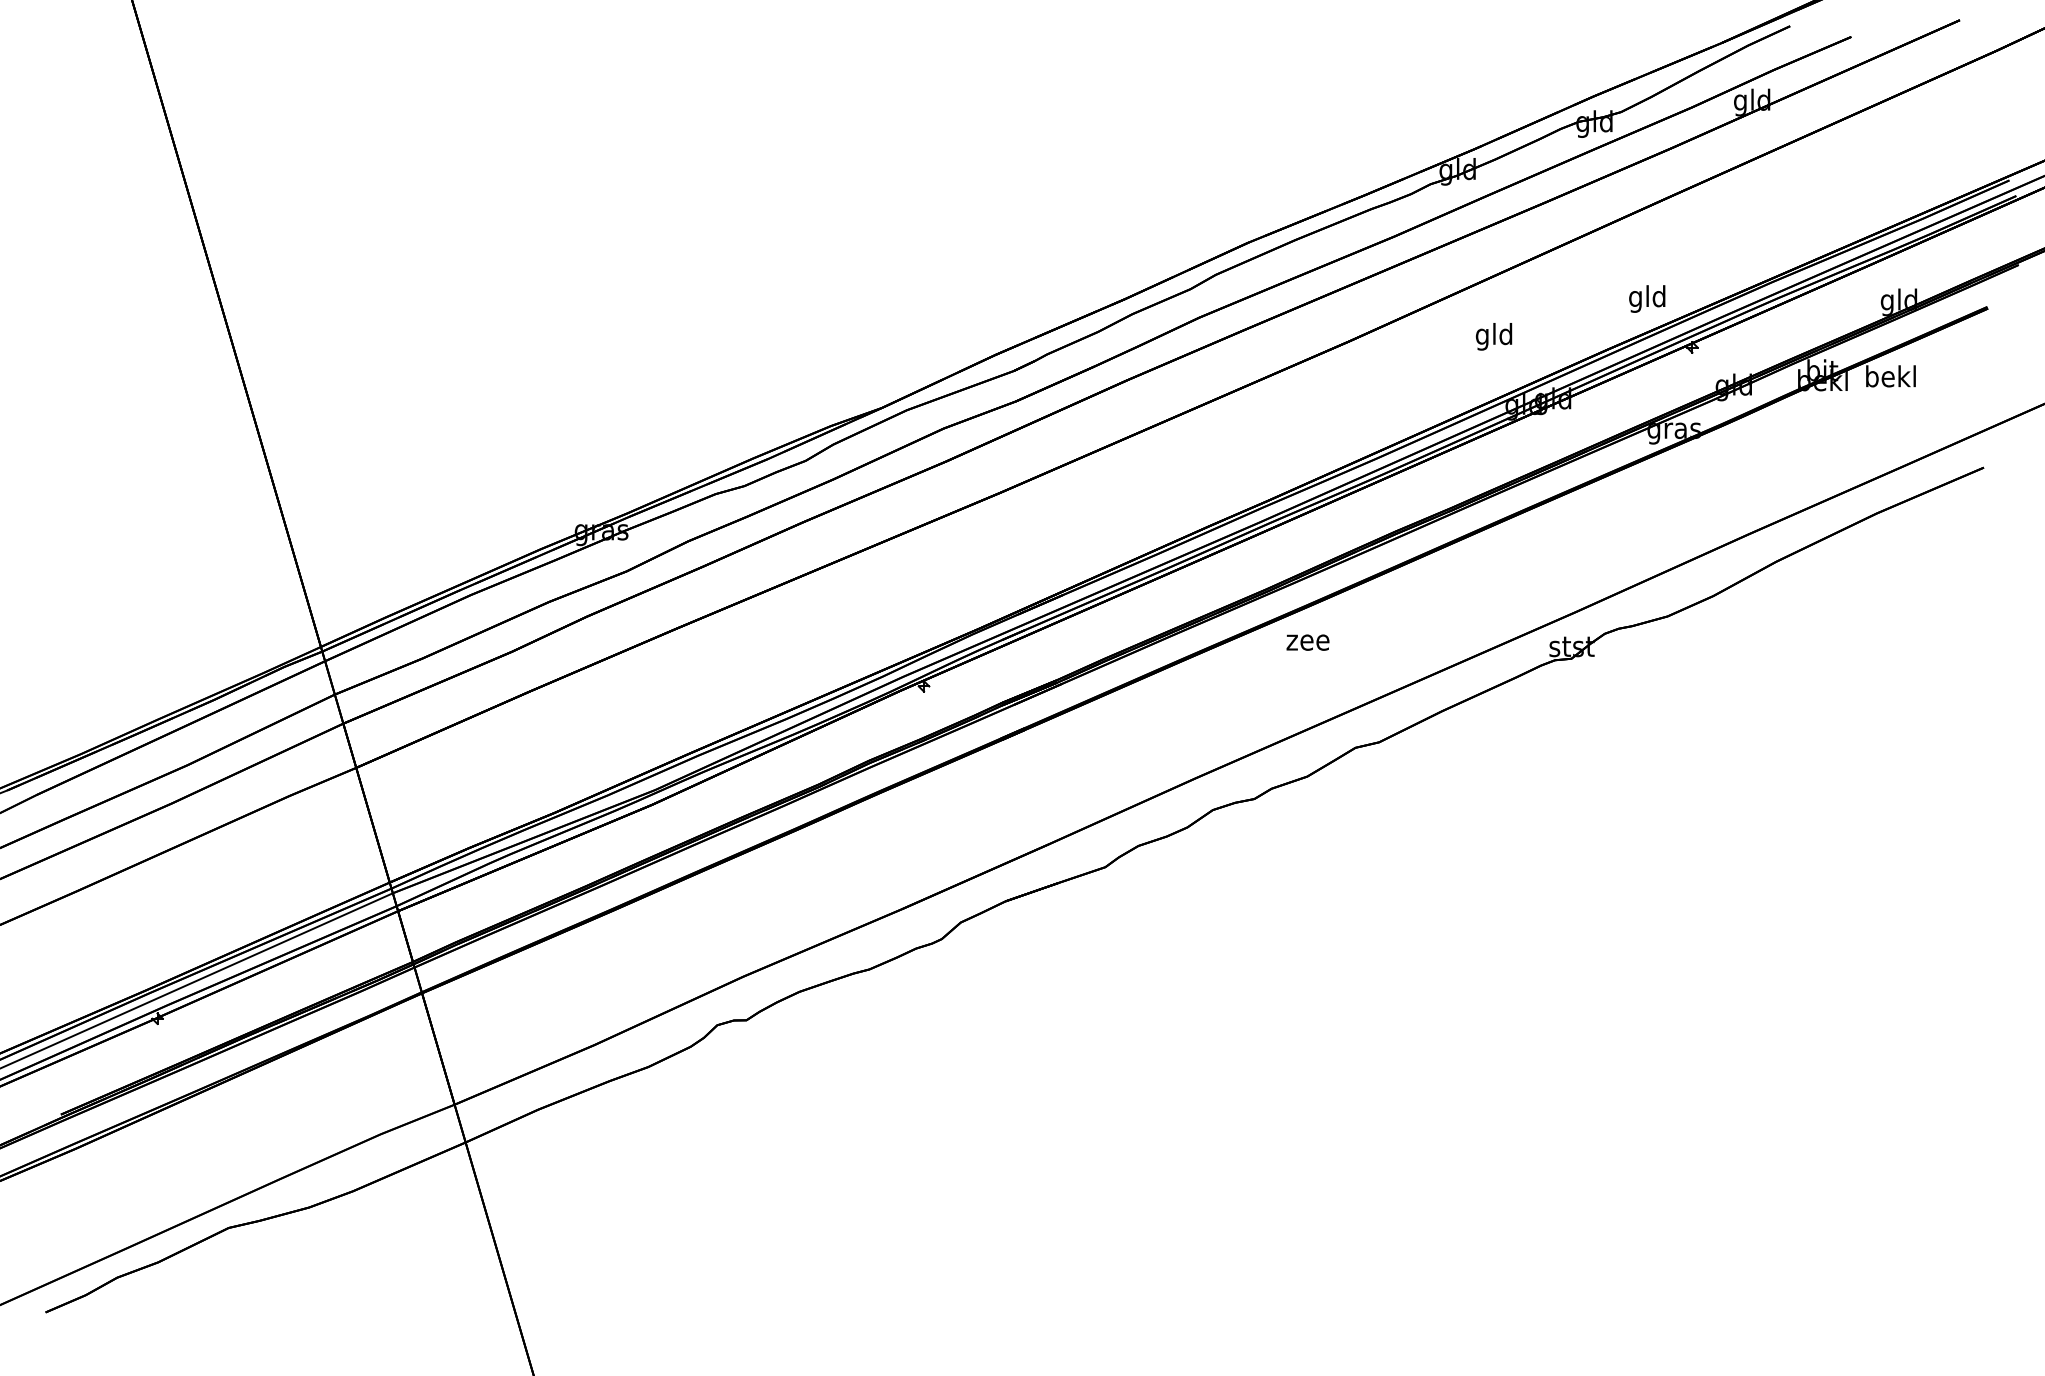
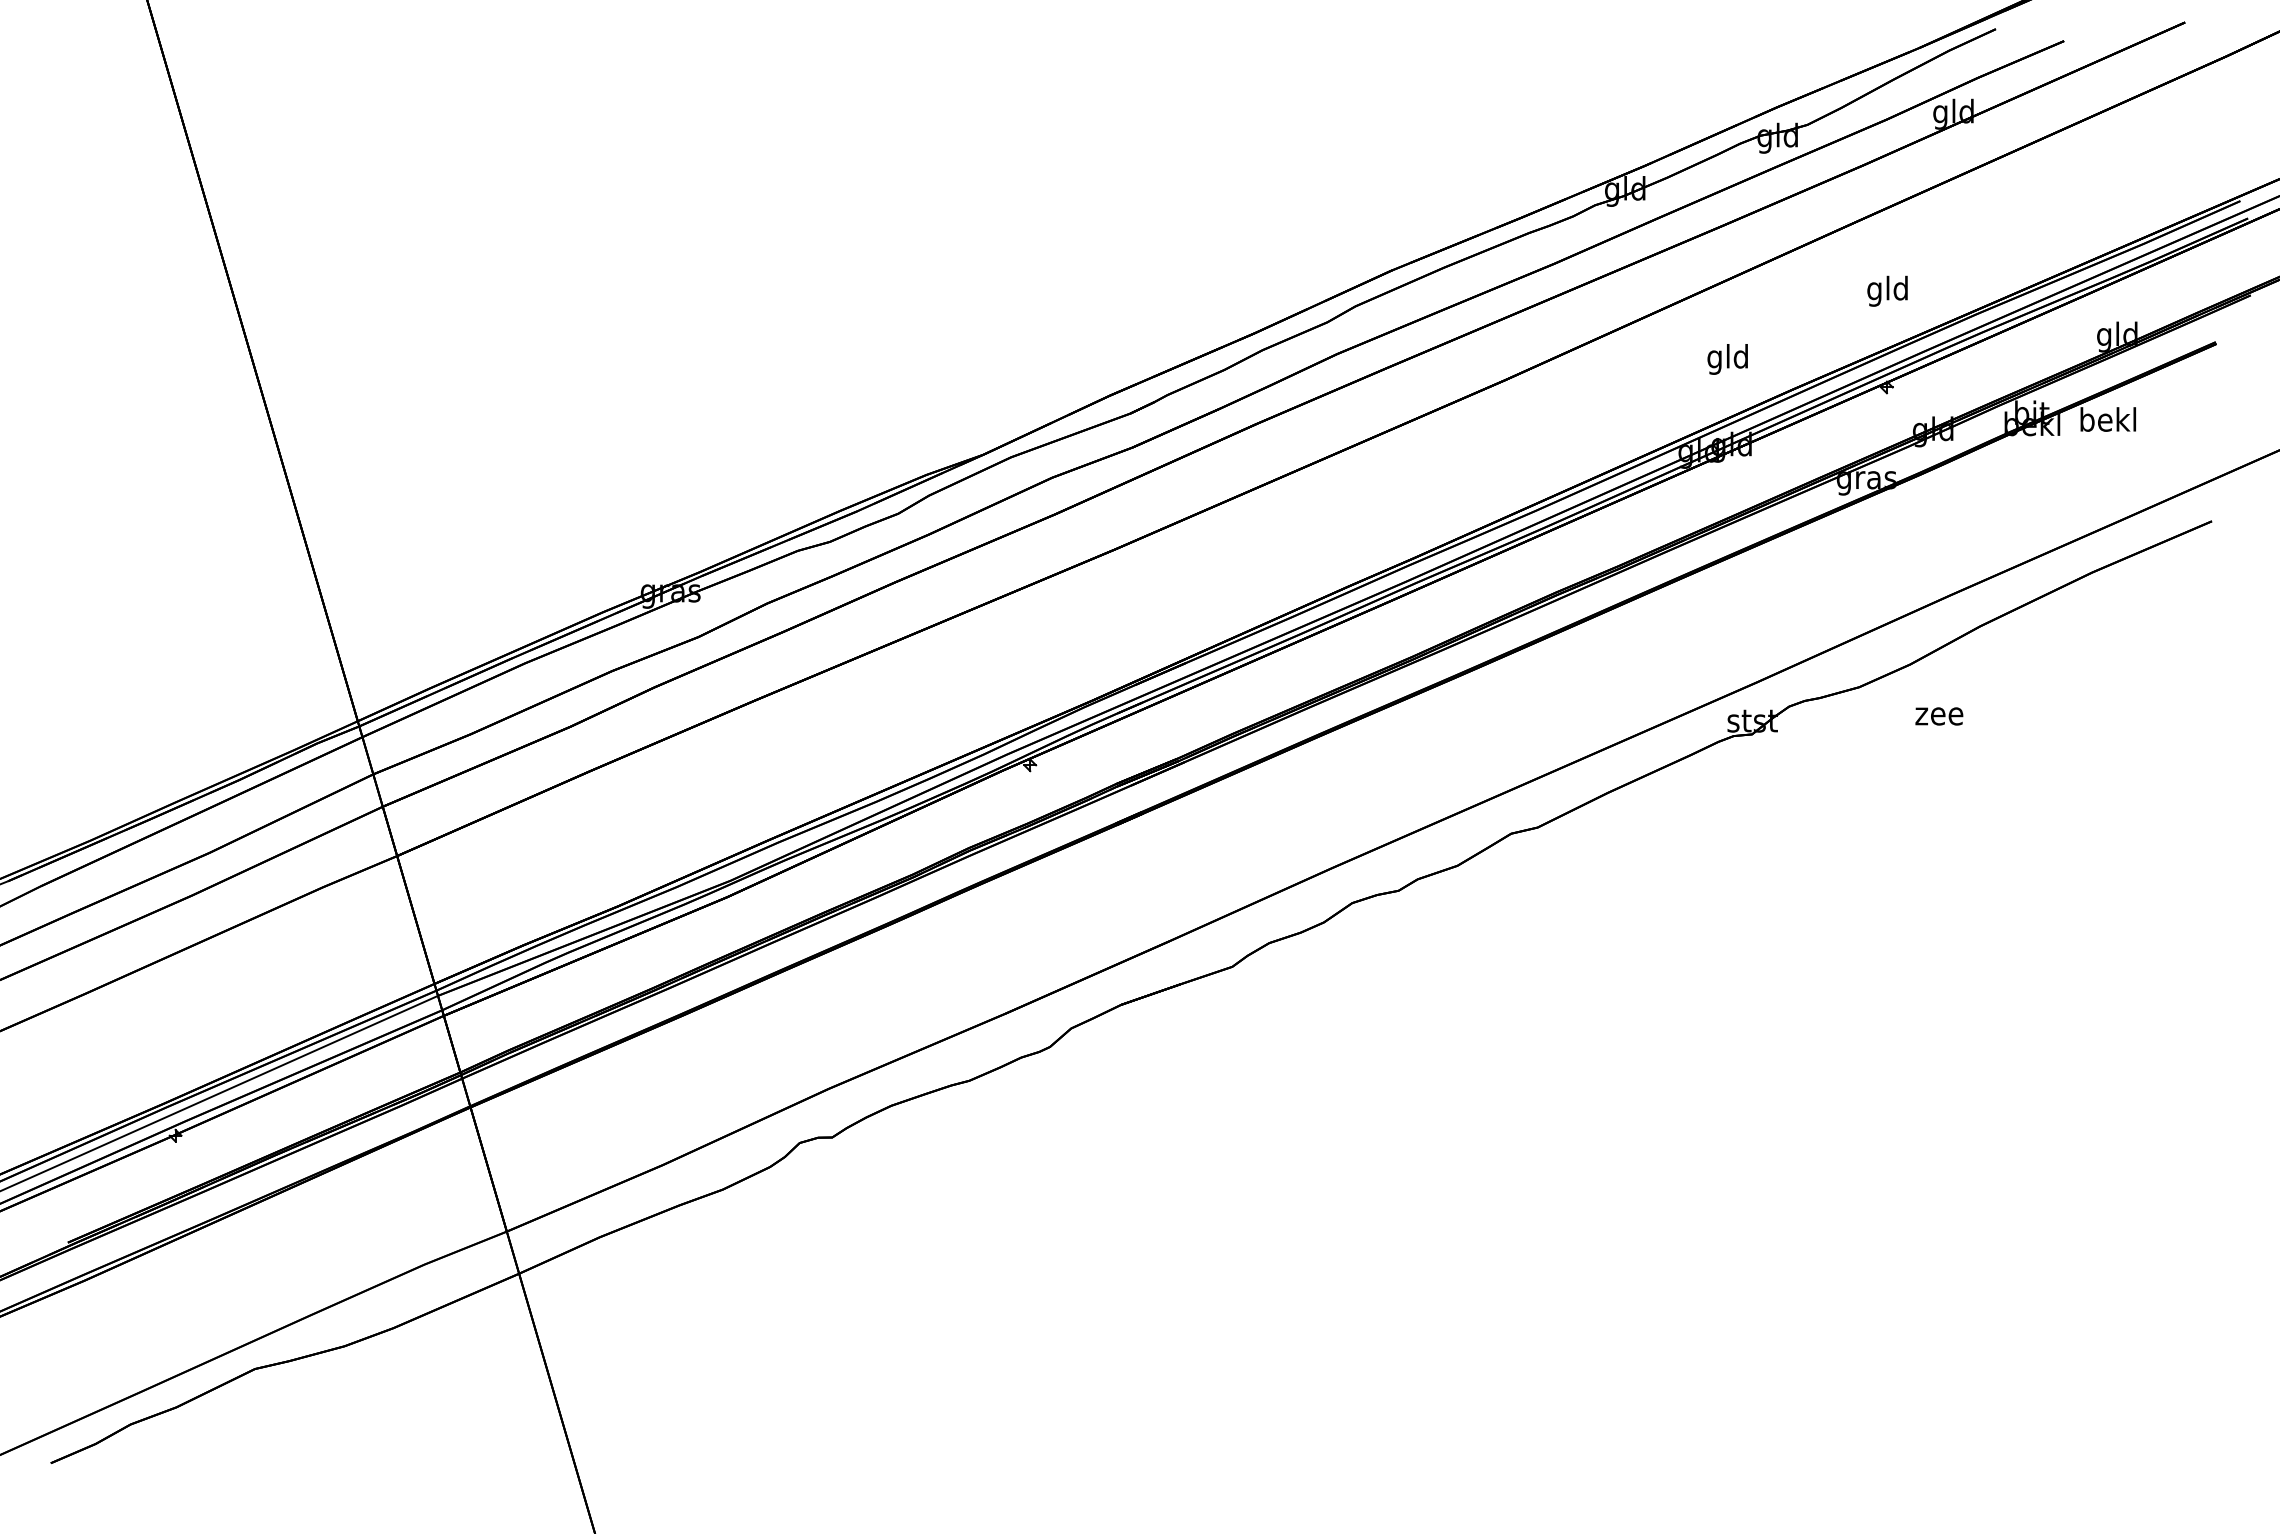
text: (1647, 298) -> (1887, 290), moved
text: (1493, 336) -> (1727, 359), moved
text: (1308, 642) -> (1939, 716), moved

